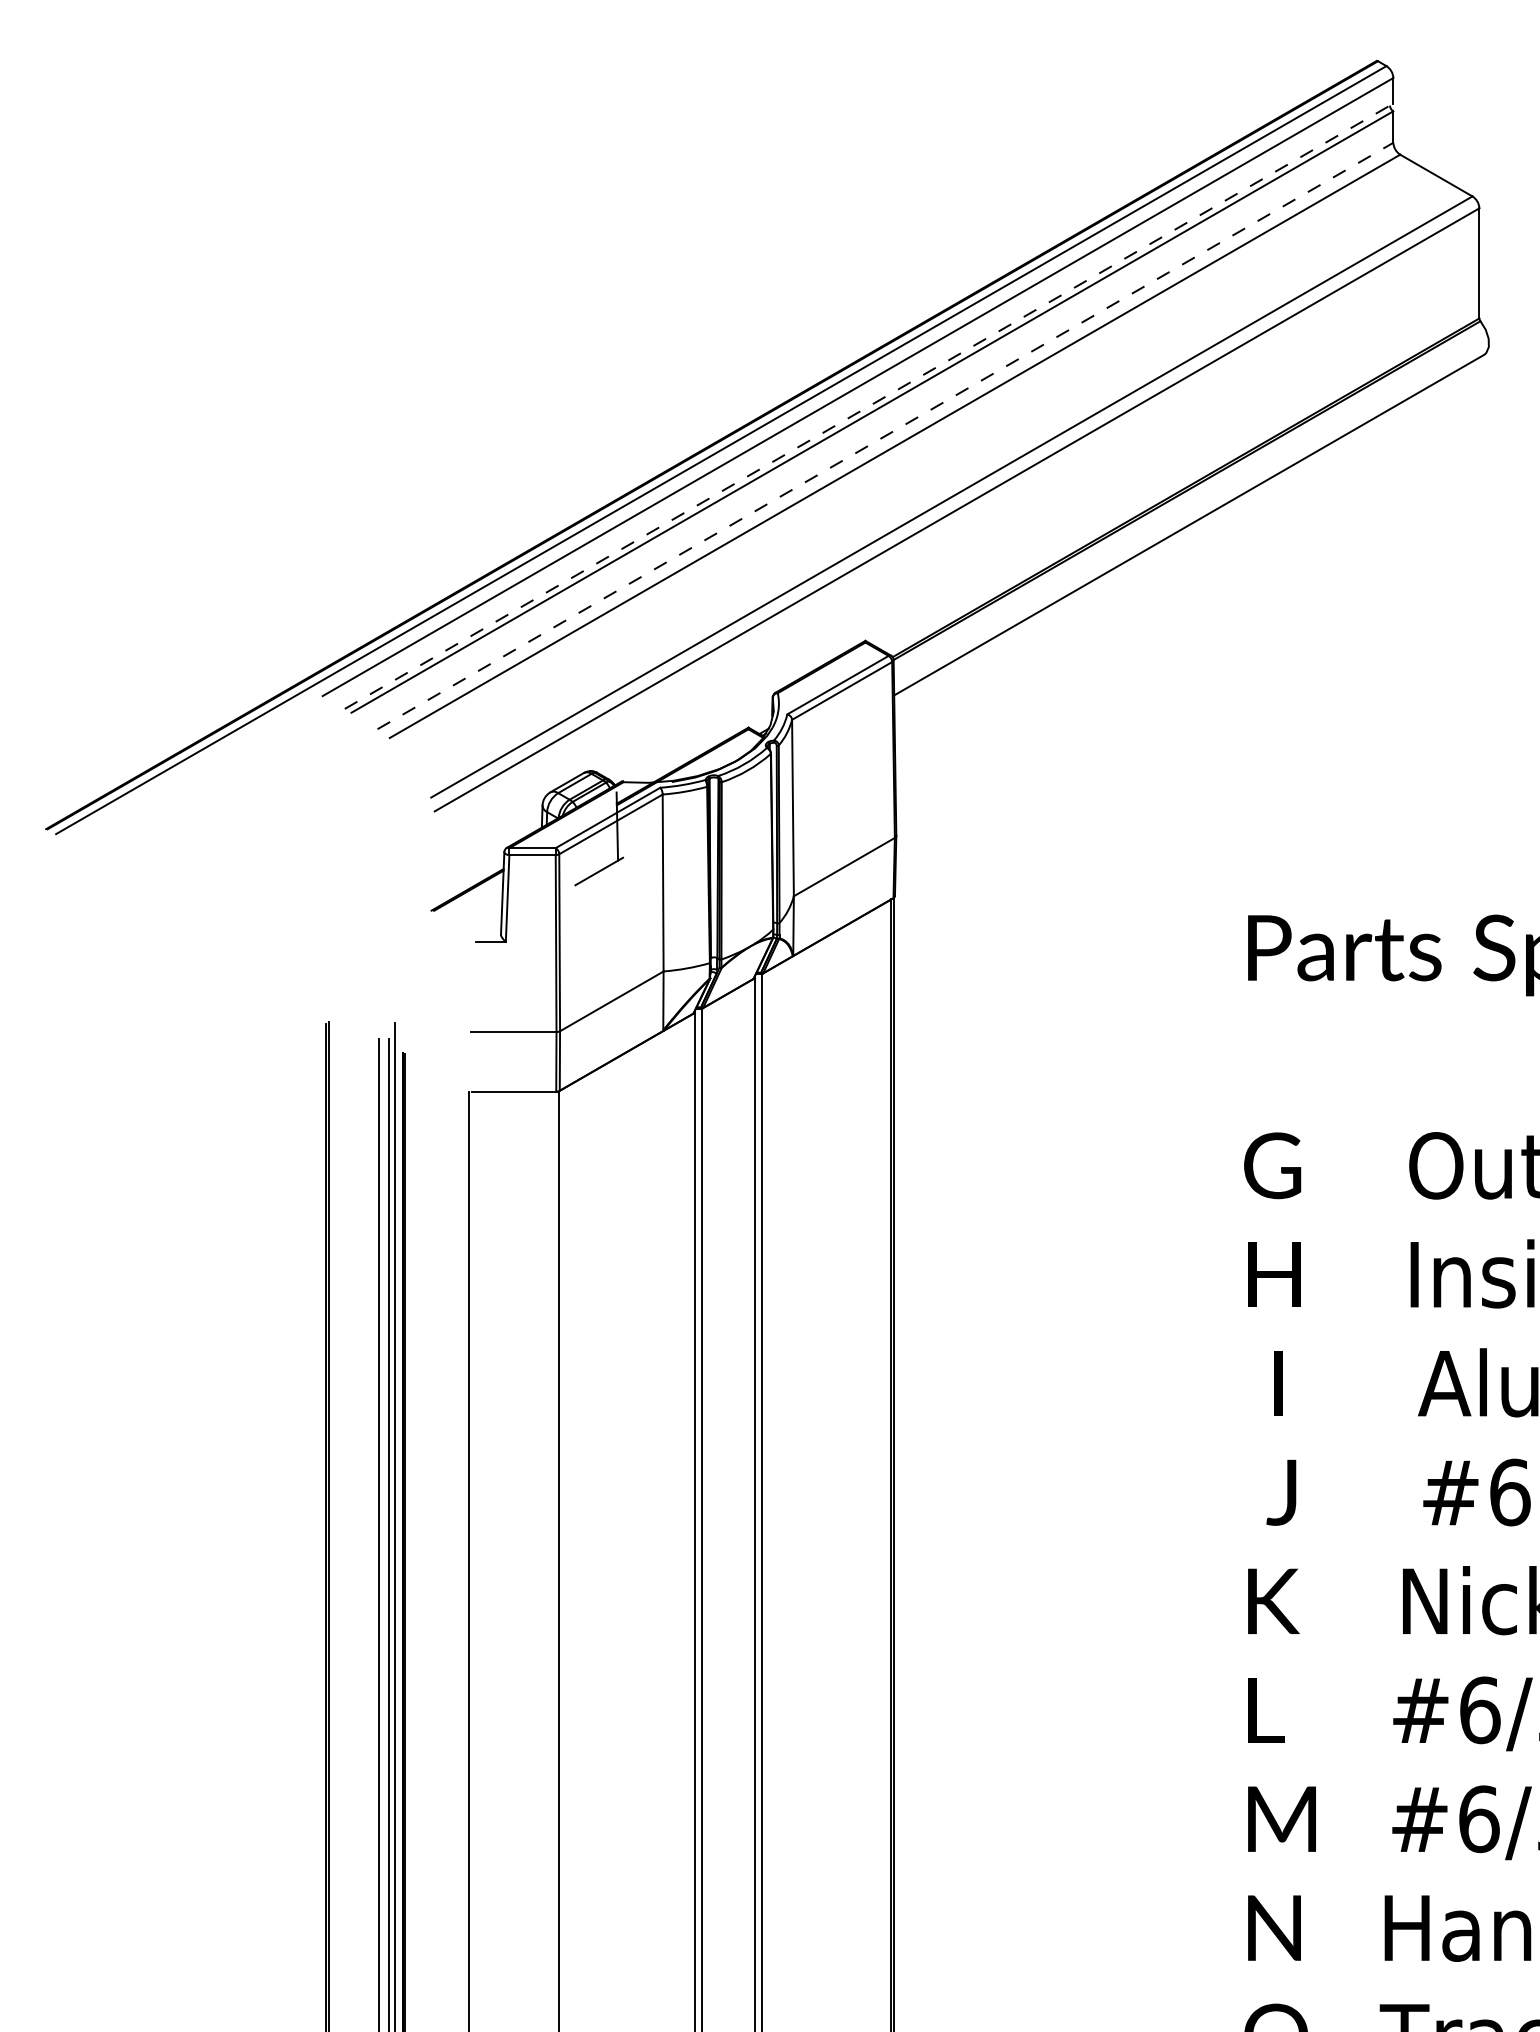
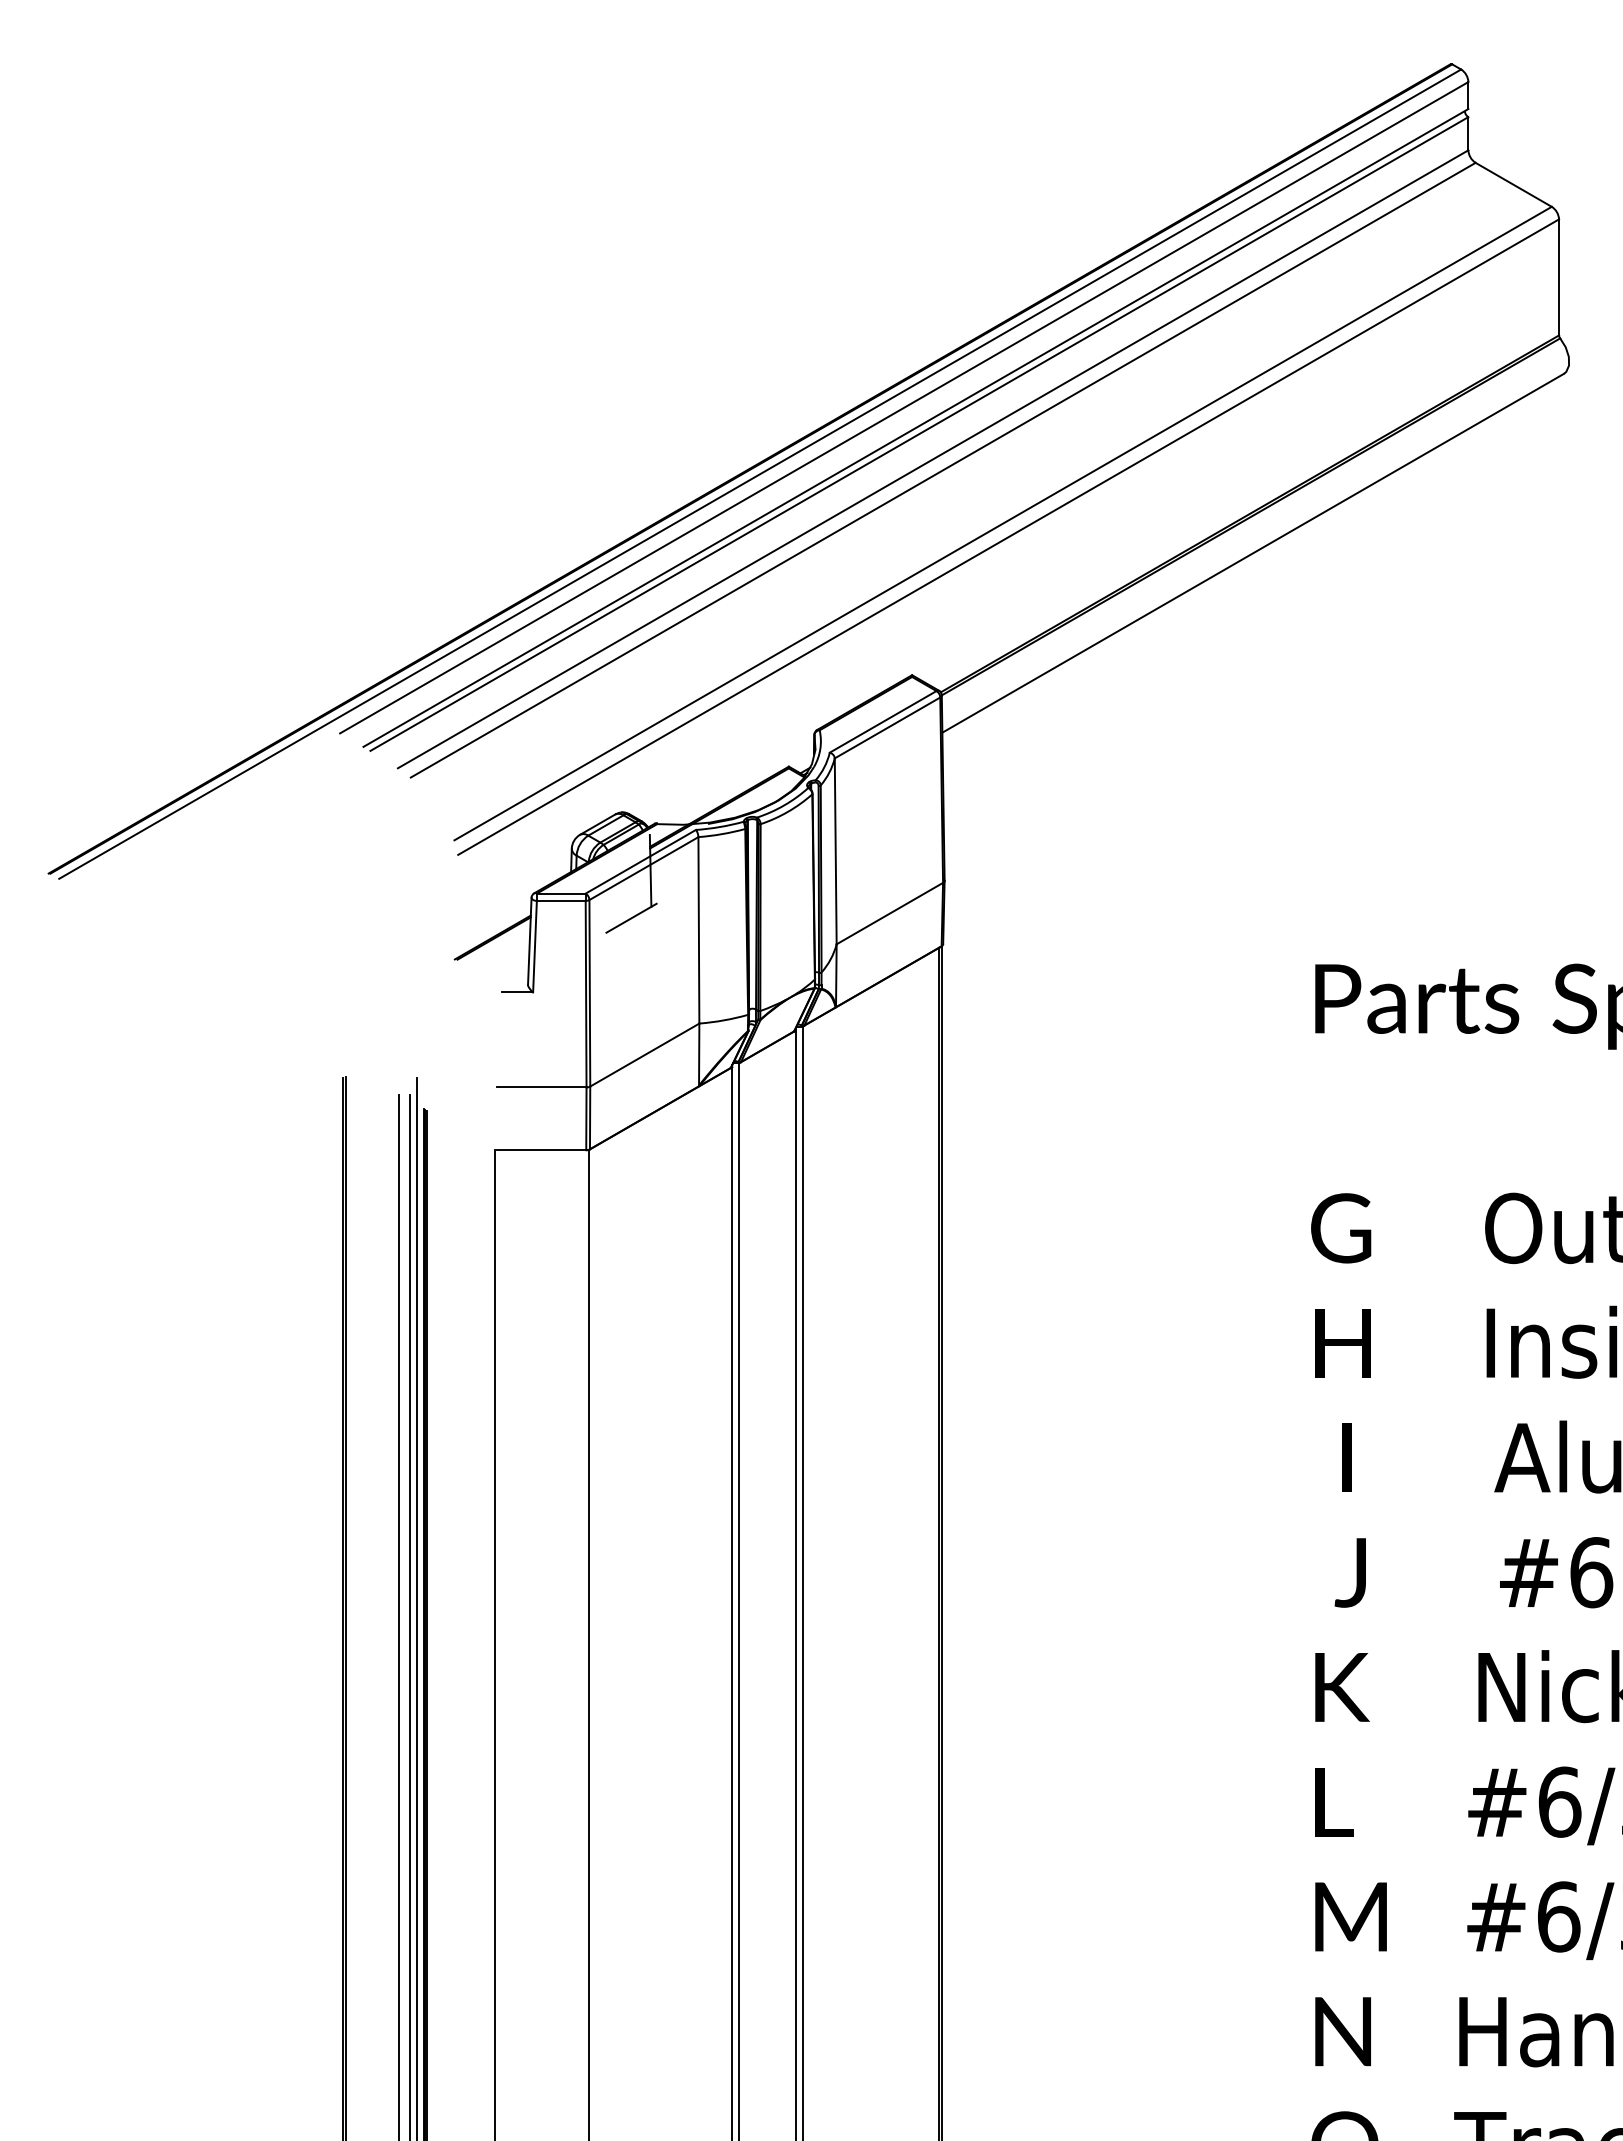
line: (869, 406) -> (916, 428), dashed -> solid
line: (885, 435) -> (933, 458), dashed -> solid

